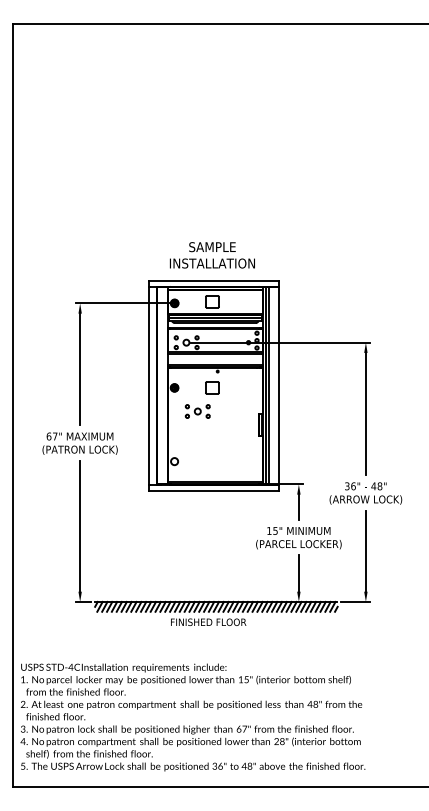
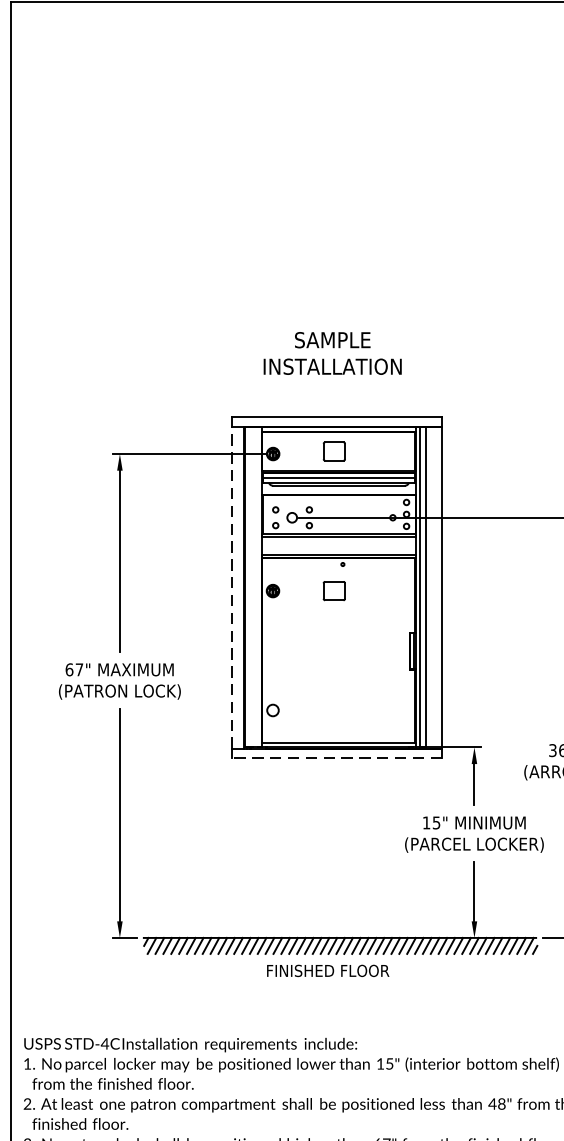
text: (211, 255) -> (331, 353), moved
line: (149, 385) -> (232, 587), solid -> dashed
part: (197, 411) -> (310, 629), removed
line: (214, 491) -> (337, 758), solid -> dashed

